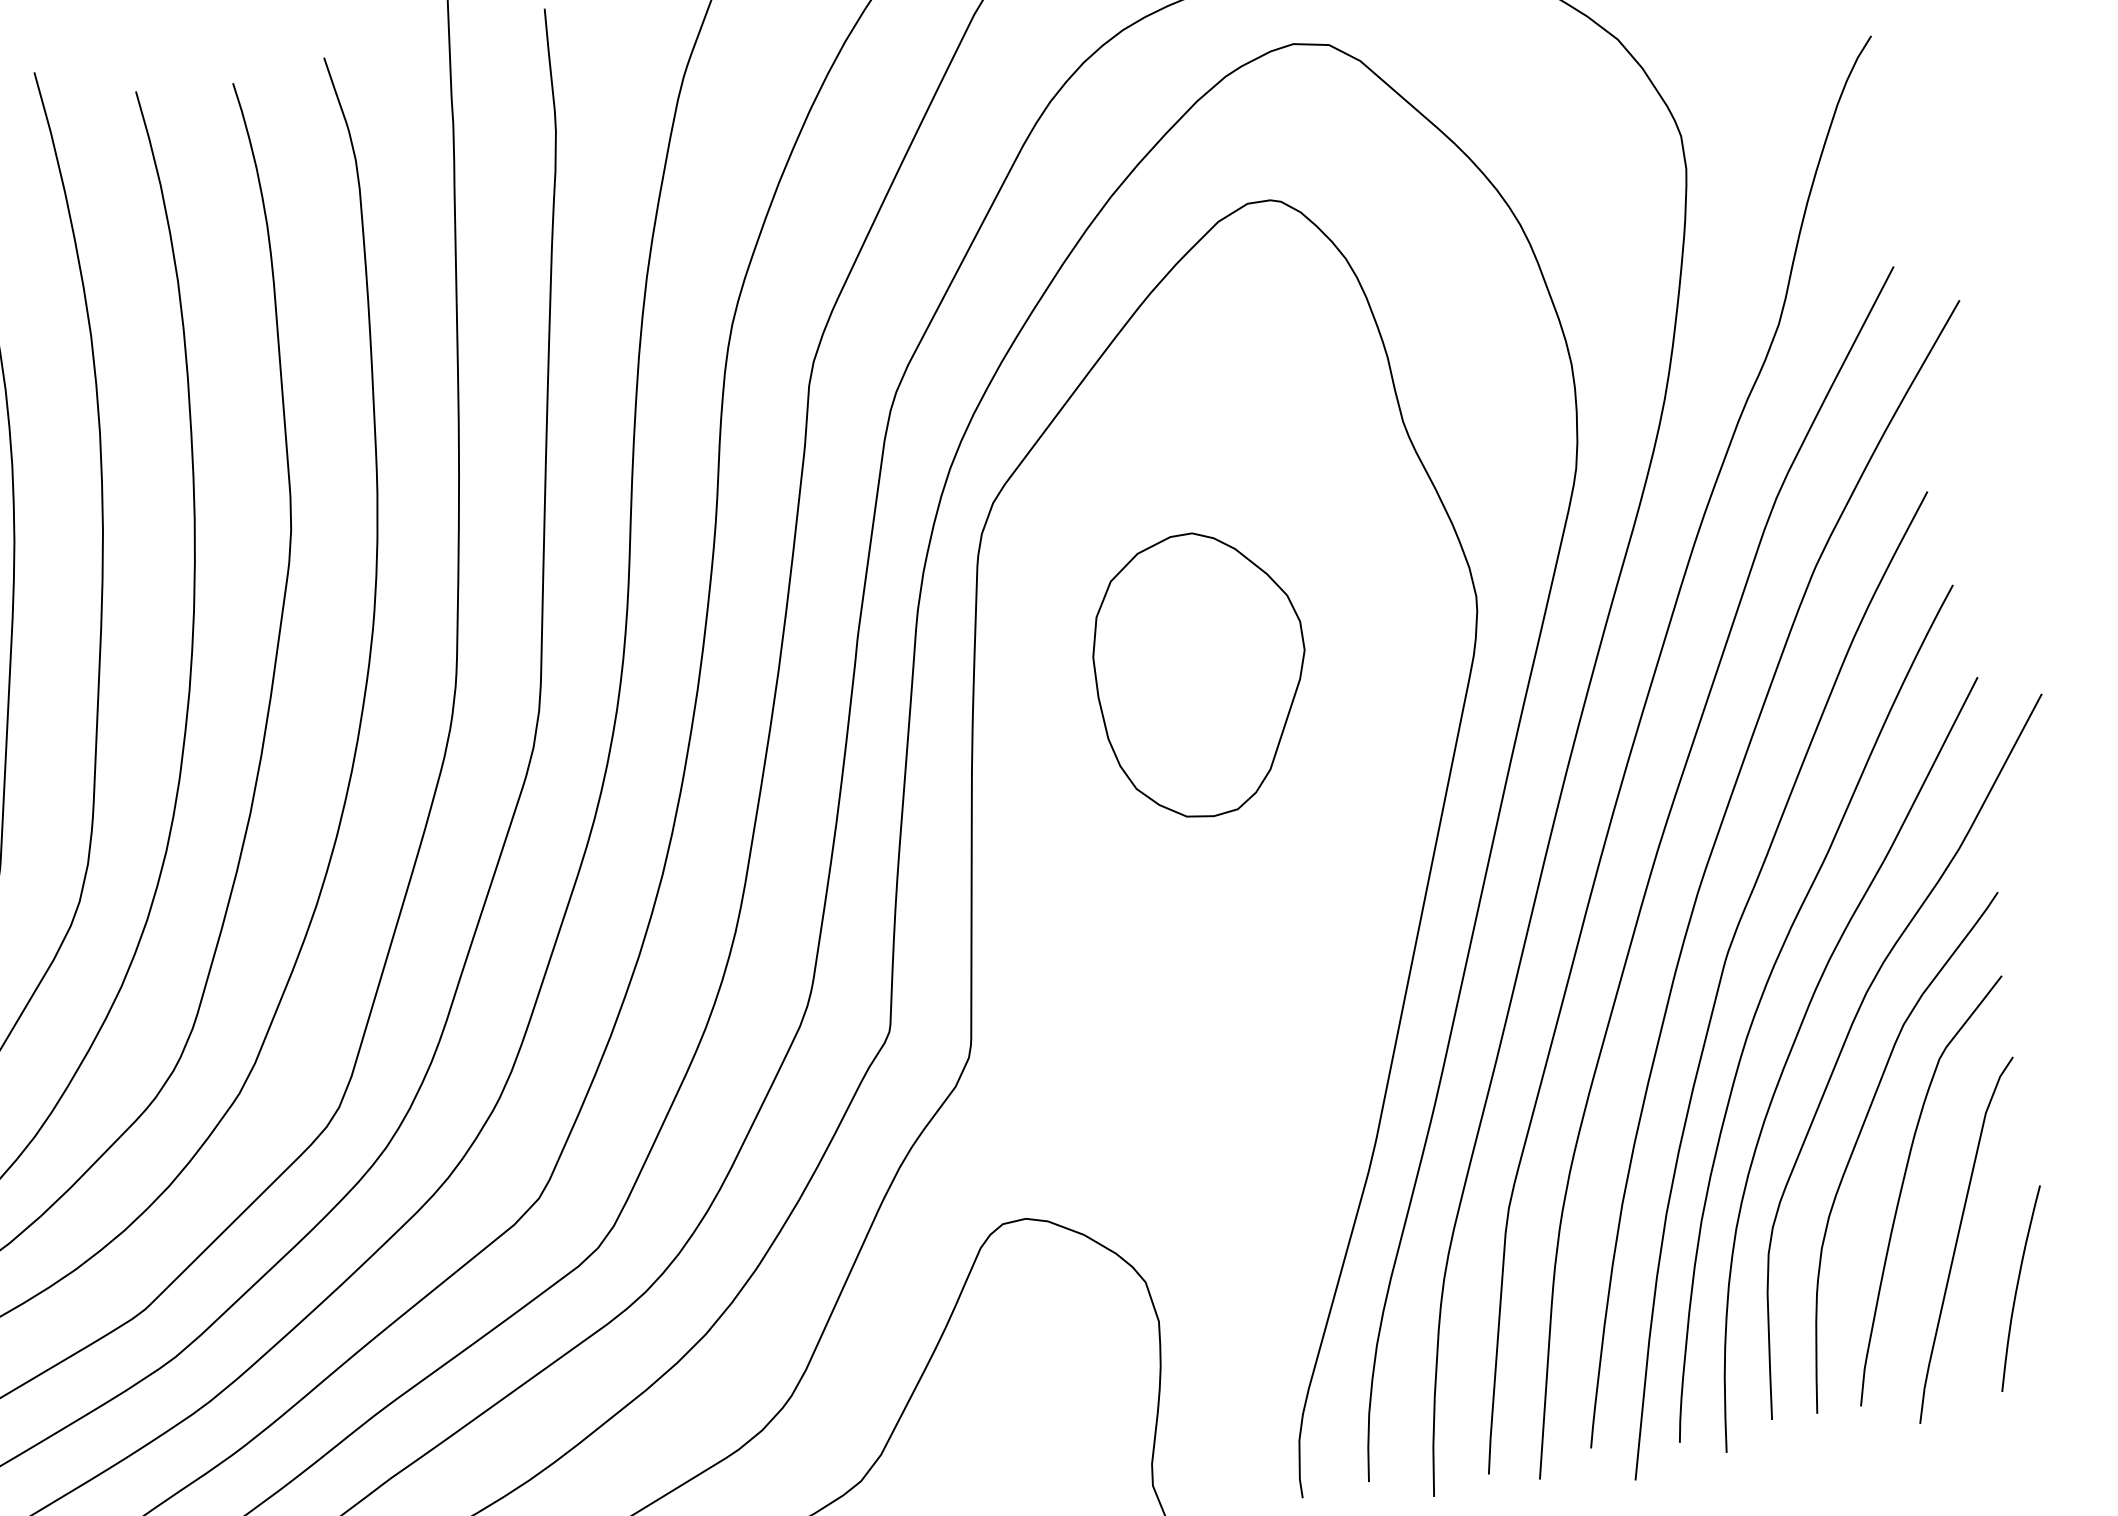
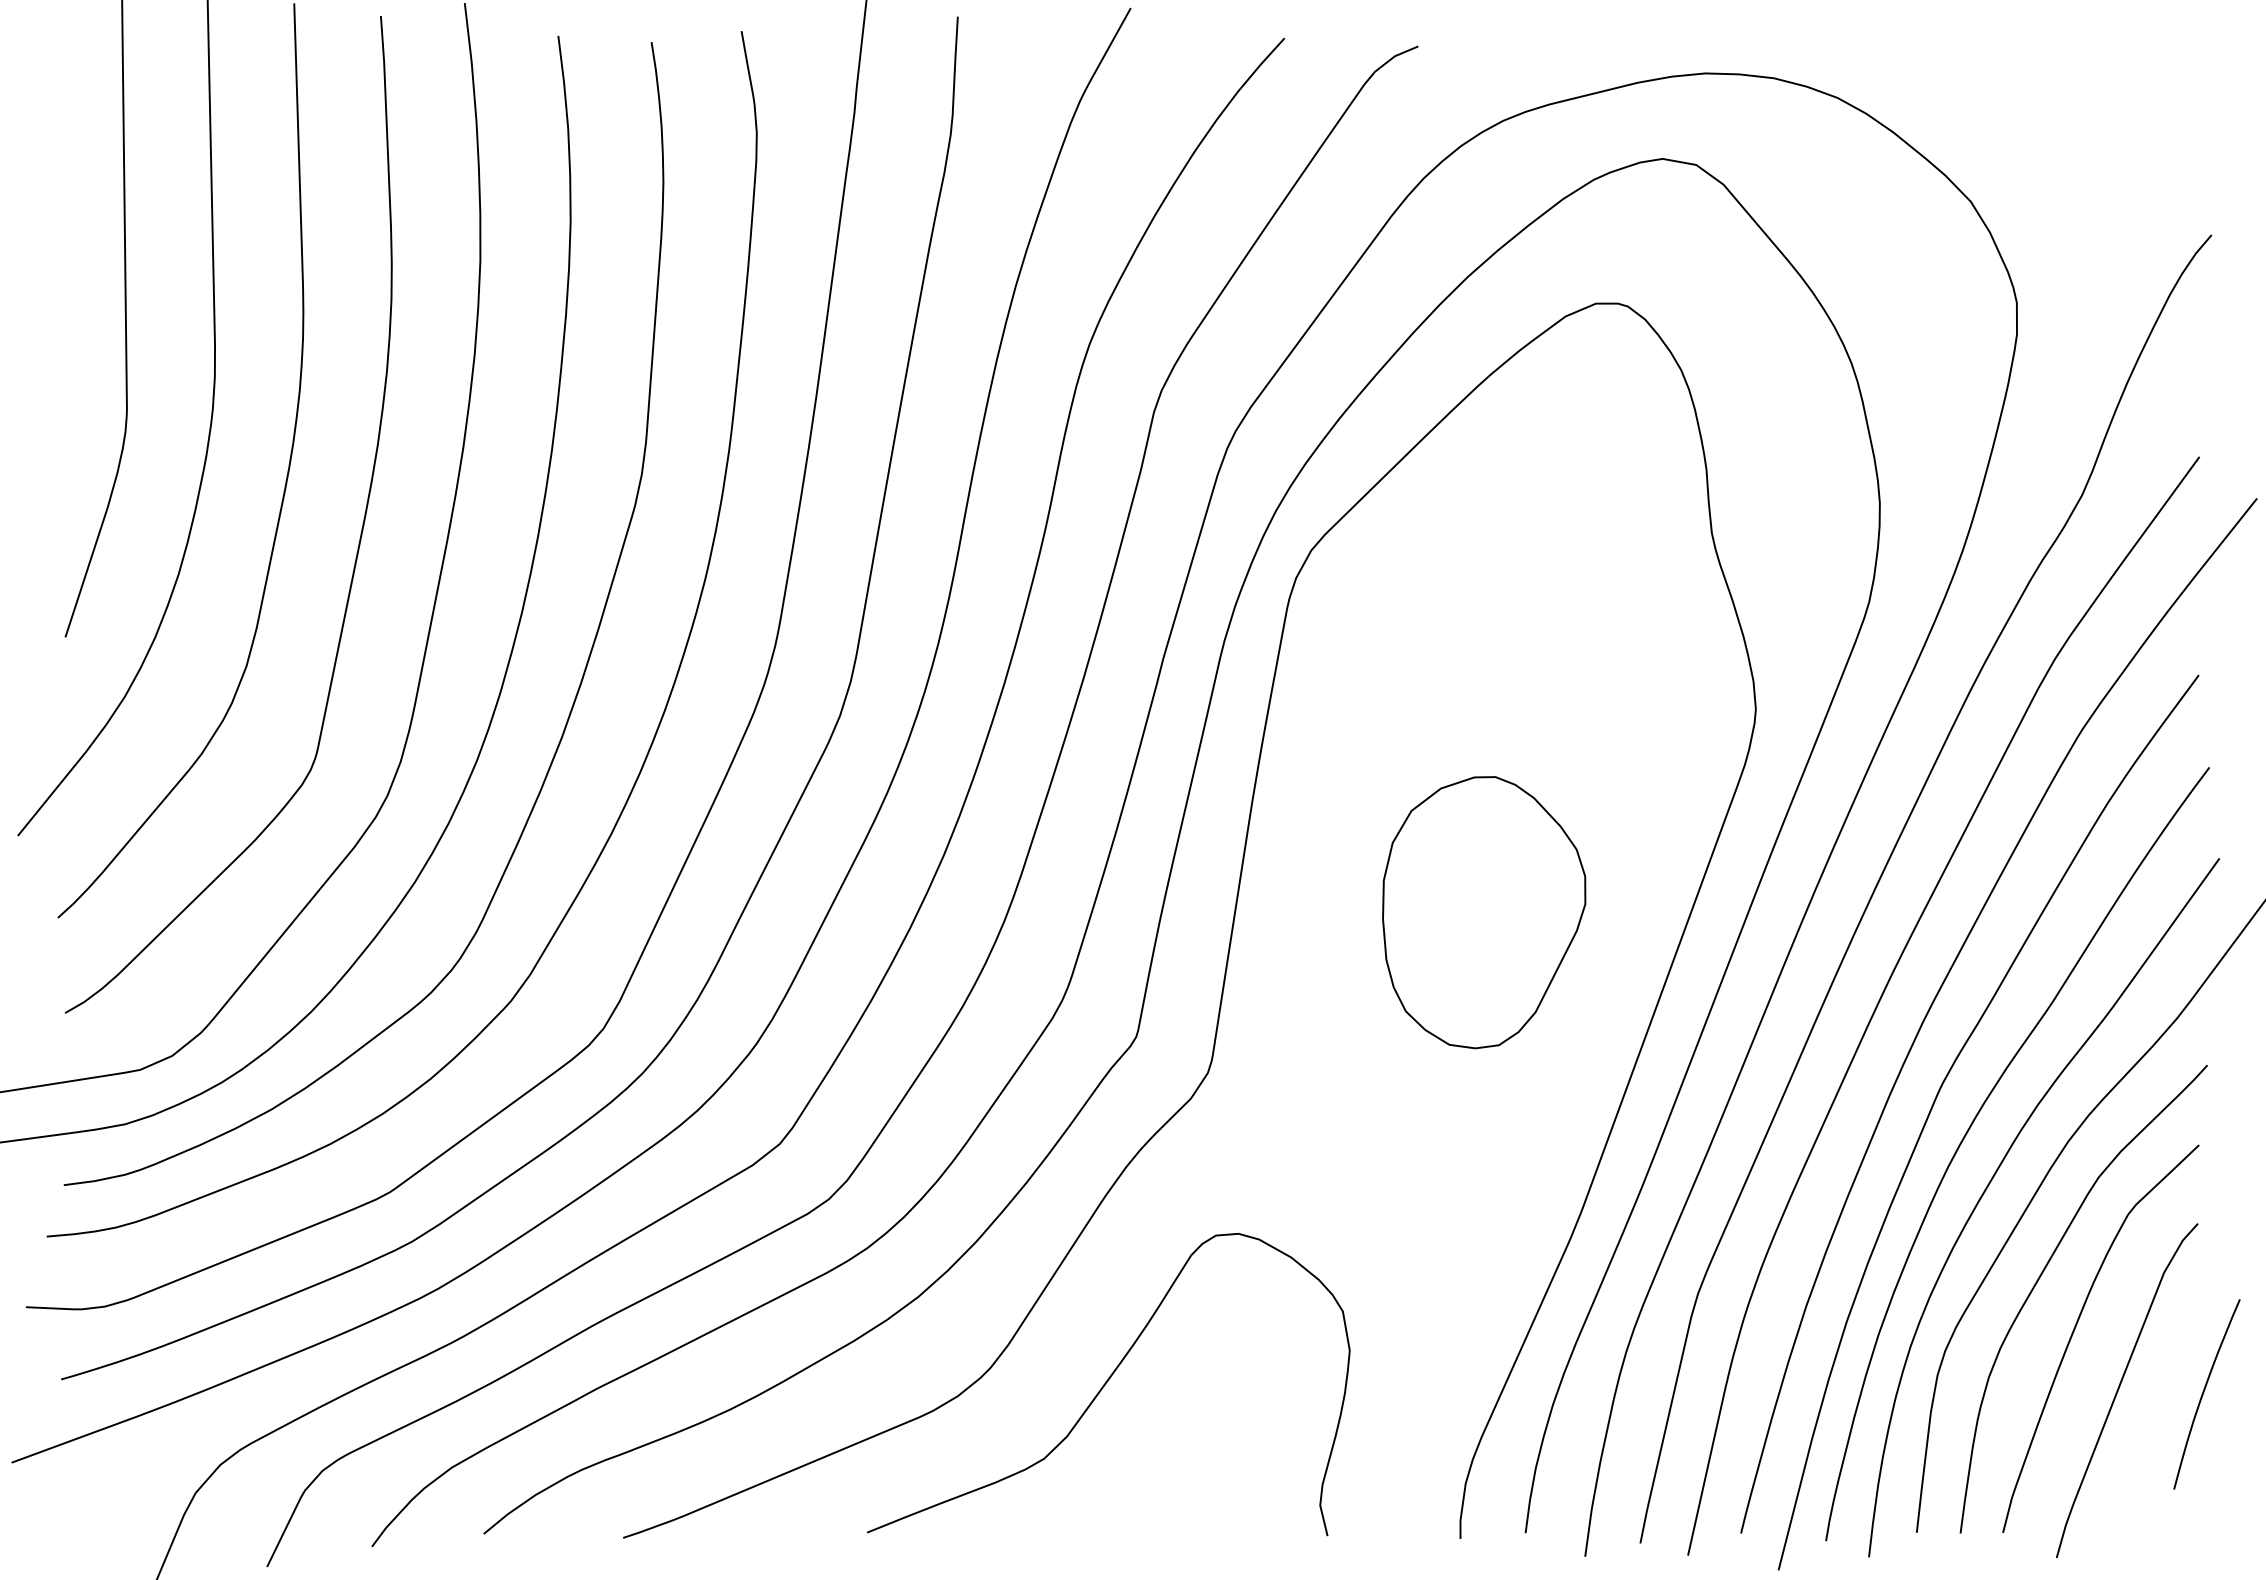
part: (1202, 674) -> (1484, 912), moved
curve: (2018, 1287) -> (2204, 1392), moved

